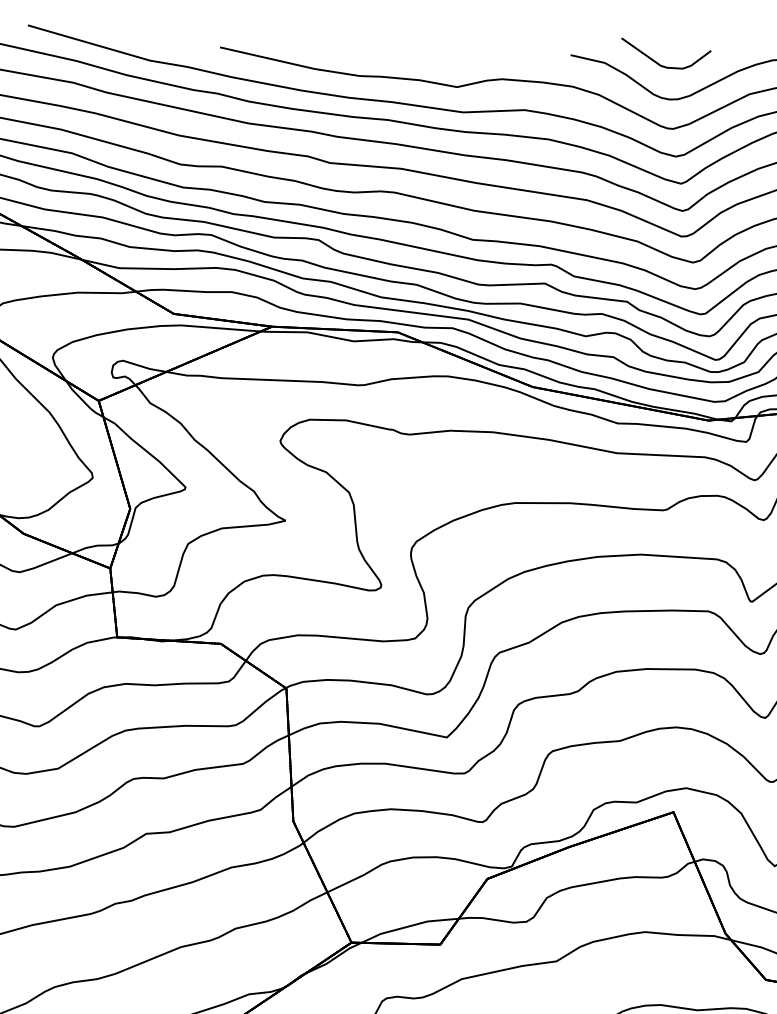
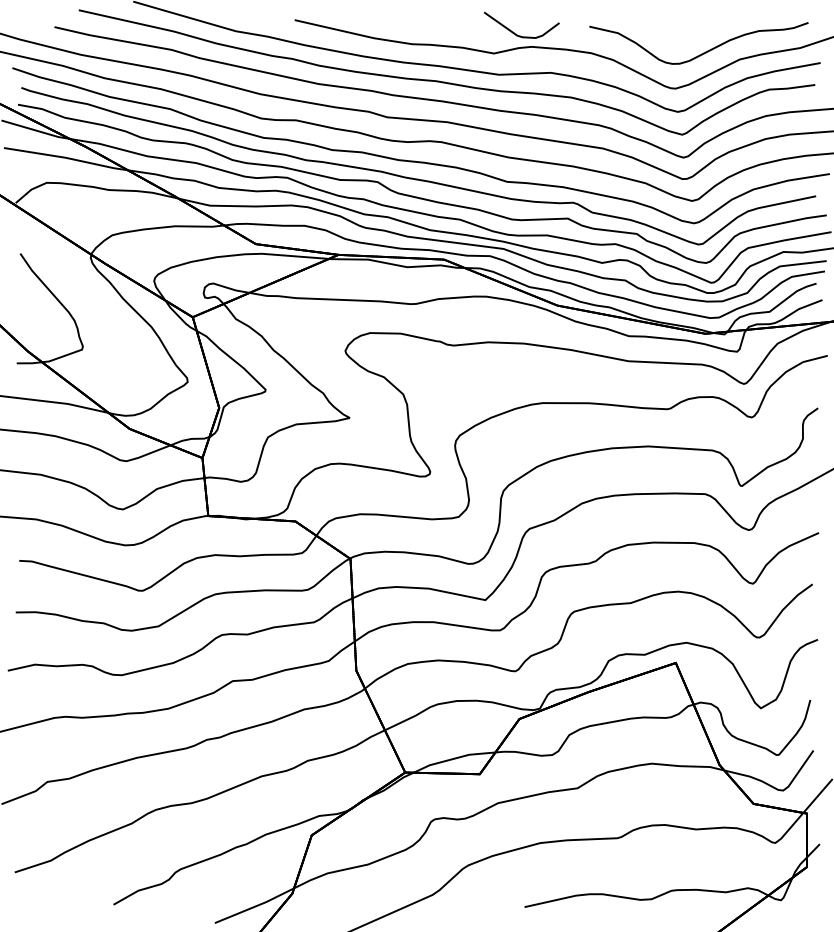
curve: (660, 63) -> (516, 33), moved

